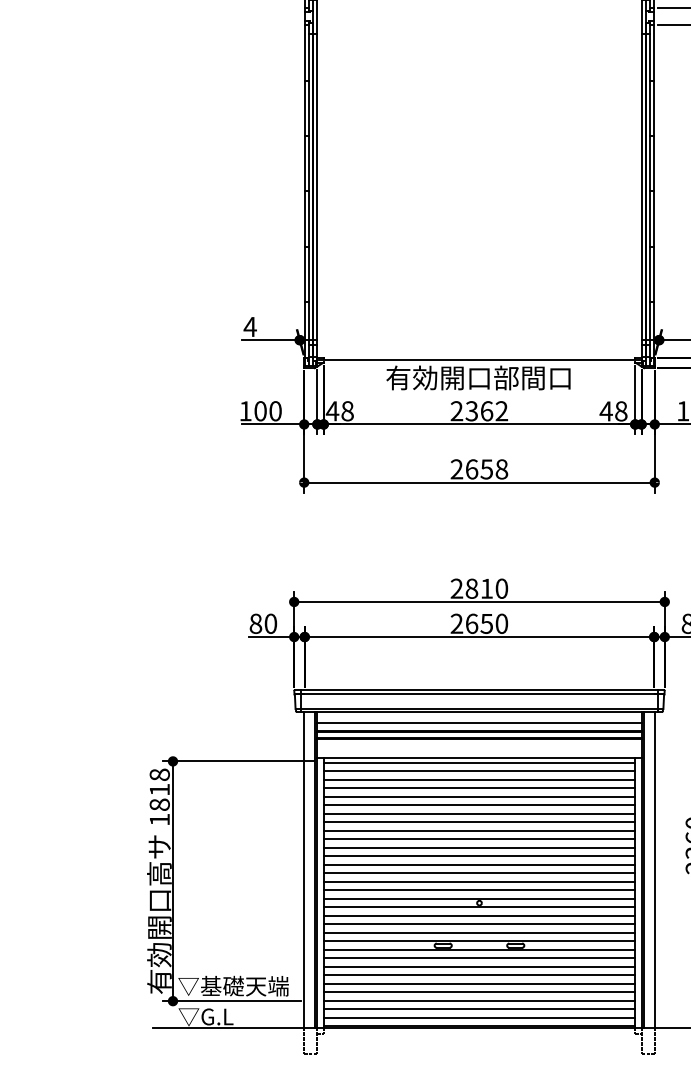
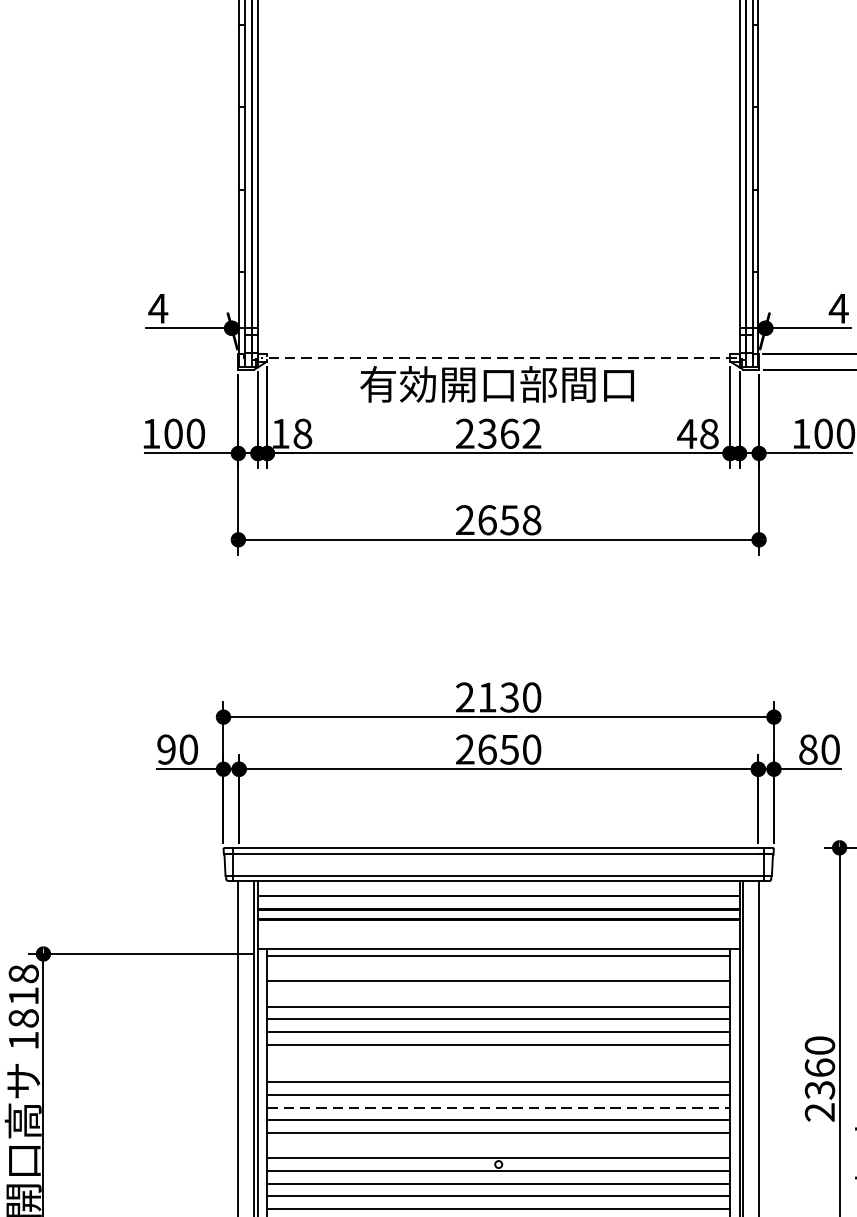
line: (478, 360) -> (497, 358), solid -> dashed
text: (332, 411) -> (280, 434), 48 -> 18
text: (478, 588) -> (497, 697), 2810 -> 2130
text: (255, 623) -> (165, 749), 80 -> 90
line: (479, 771) -> (498, 968), removed
line: (479, 788) -> (498, 994), removed
line: (479, 830) -> (498, 1056), removed
line: (479, 839) -> (498, 1069), removed
line: (479, 864) -> (498, 1107), solid -> dashed
line: (479, 890) -> (498, 1145), removed

